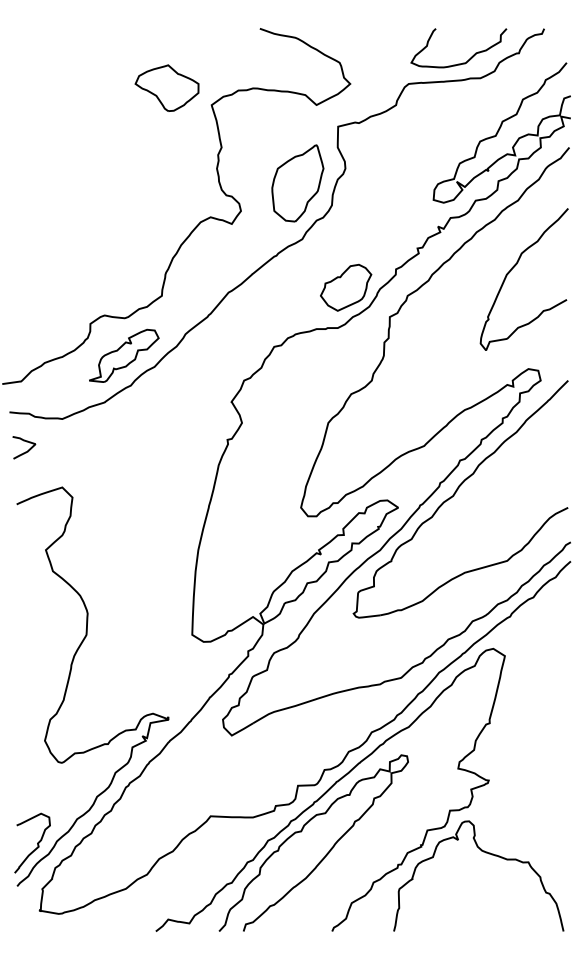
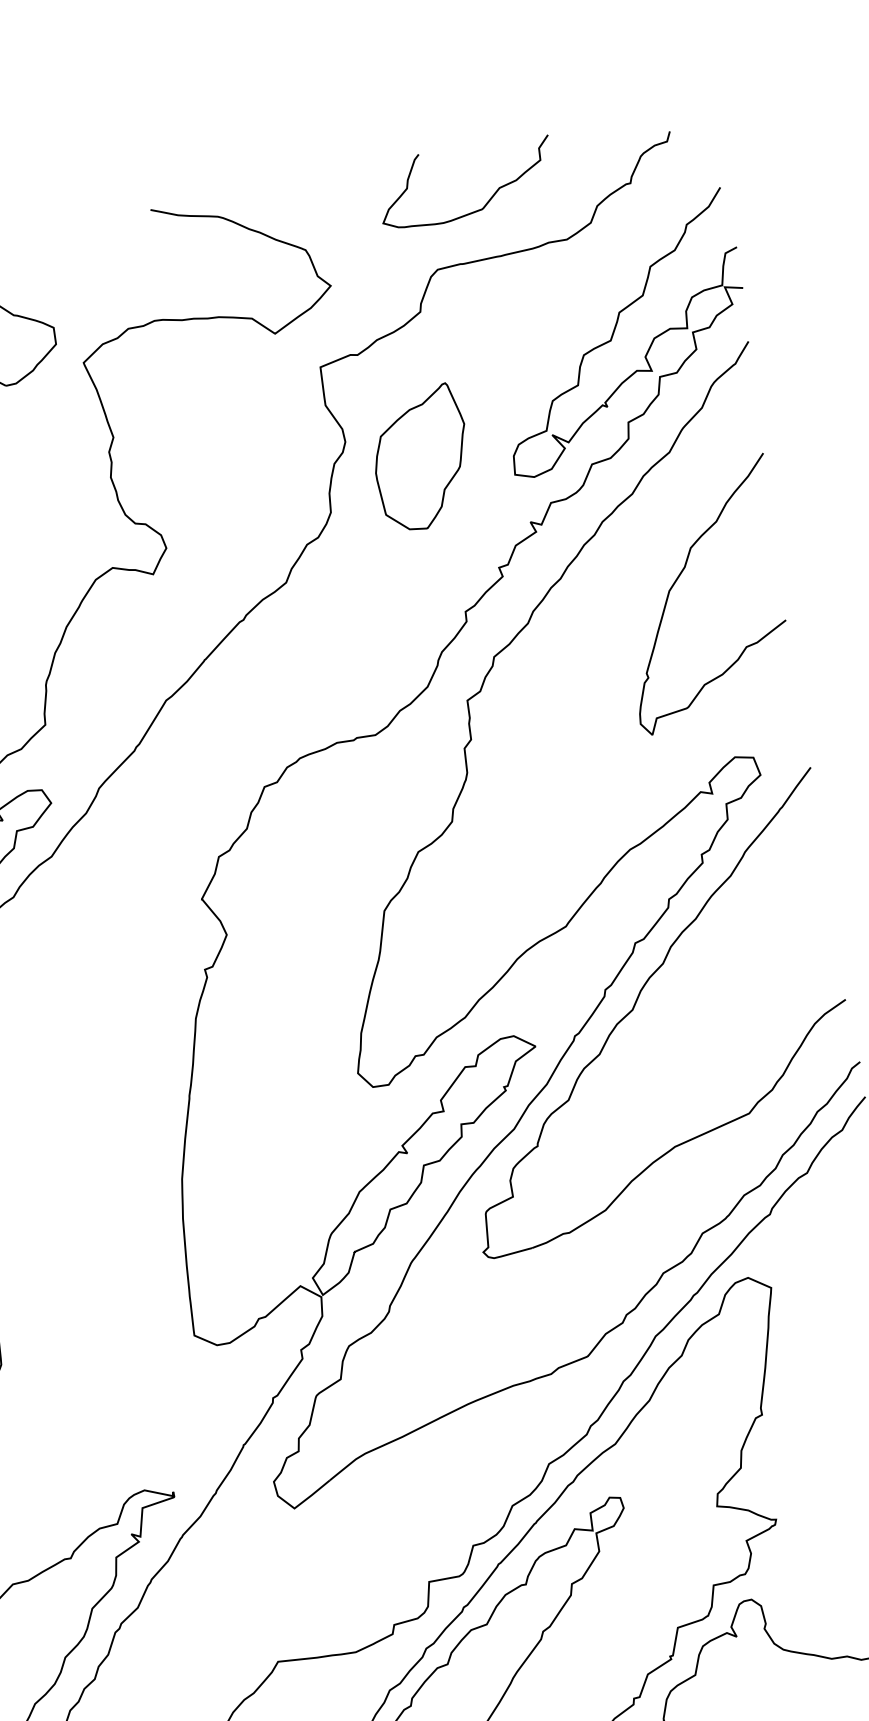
curve: (462, 62) -> (476, 208), moved
part: (297, 183) -> (420, 458), moved
part: (346, 287) -> (380, 658), removed

